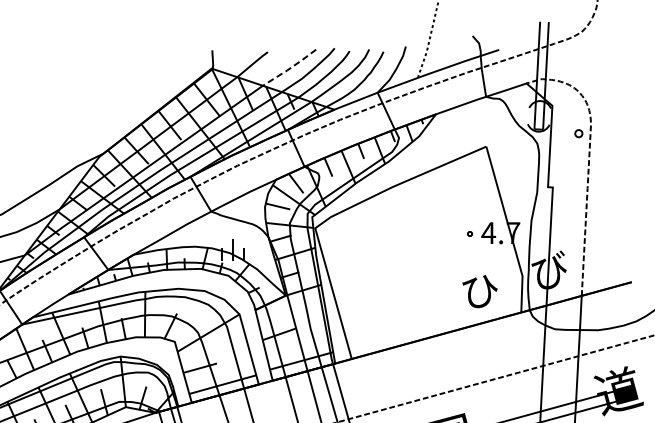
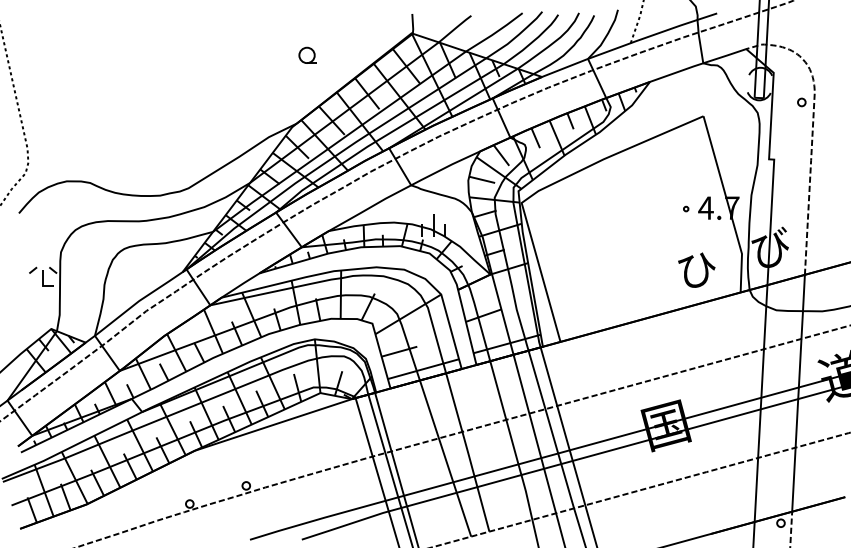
line: (290, 68) -> (495, 33), dashed -> solid
part: (113, 88) -> (307, 54), added

